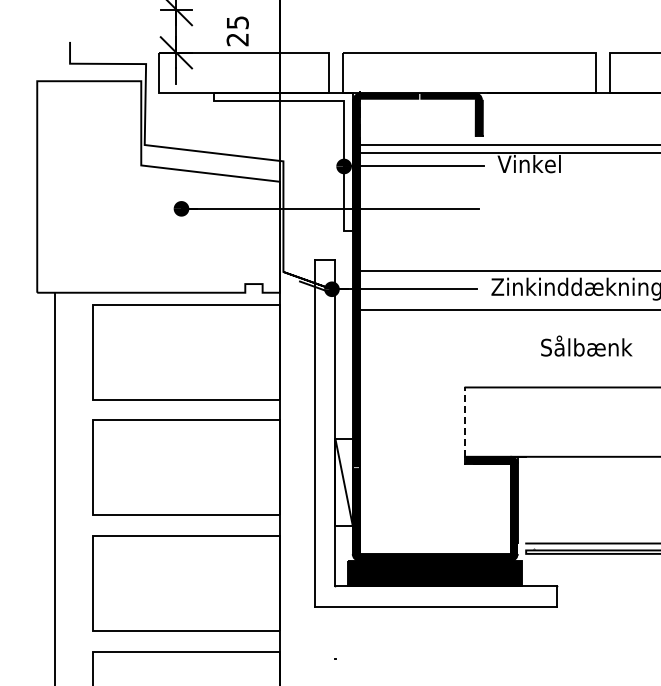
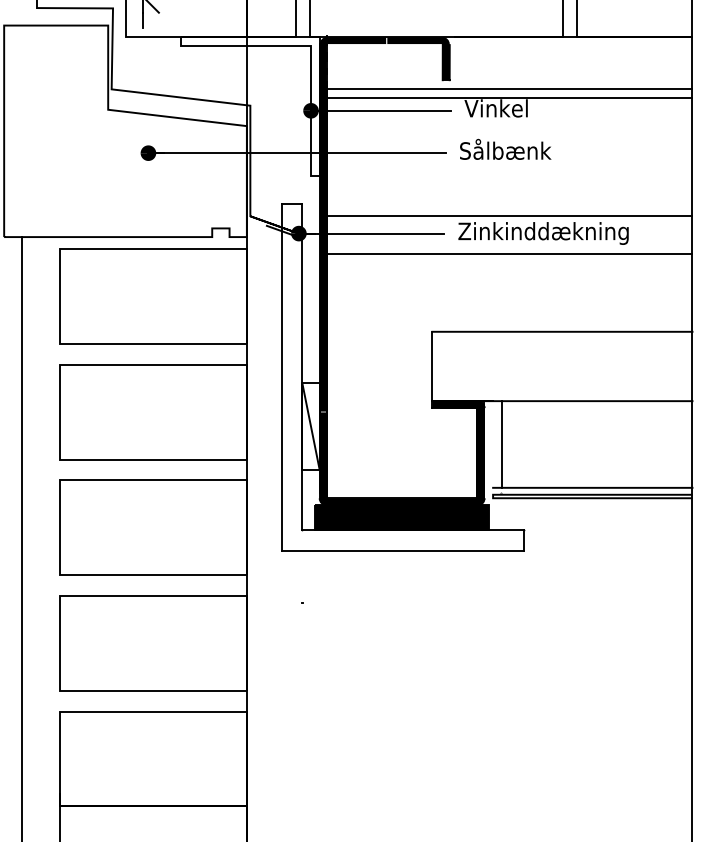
text: (586, 345) -> (505, 148), moved
line: (465, 422) -> (432, 366), dashed -> solid
line: (534, 500) -> (501, 444), added

